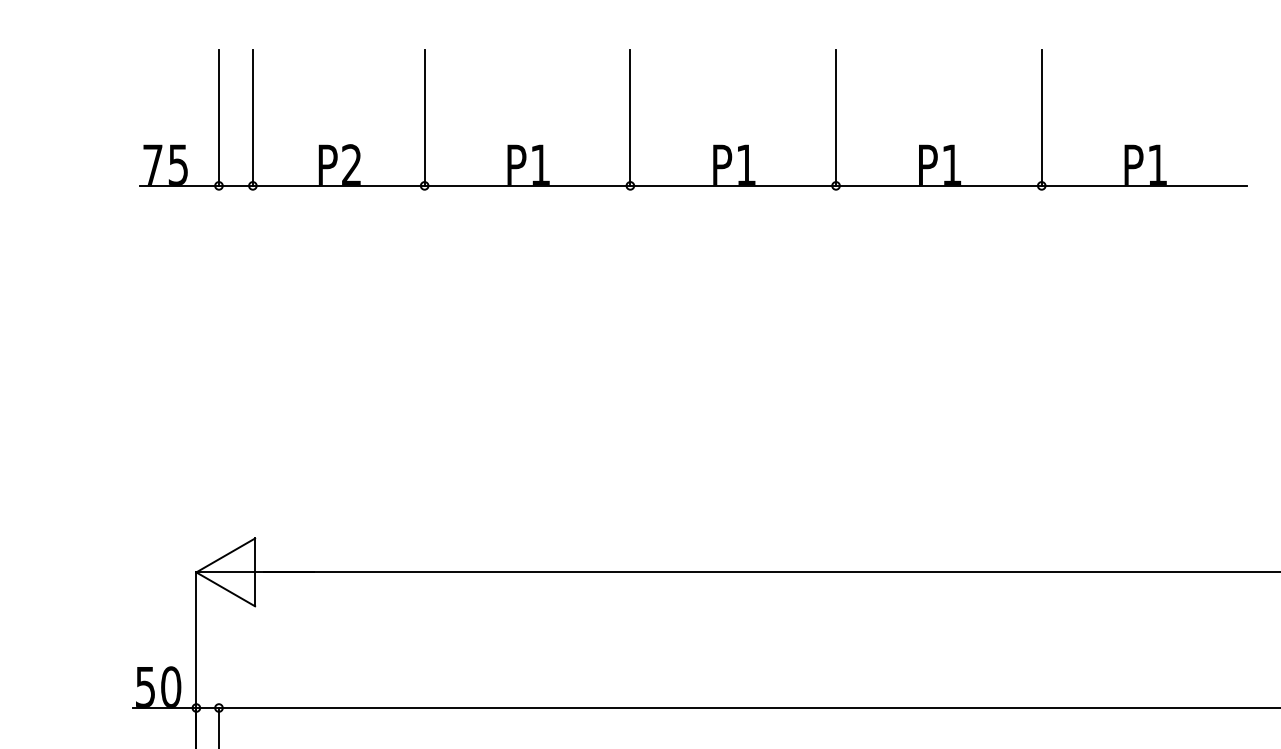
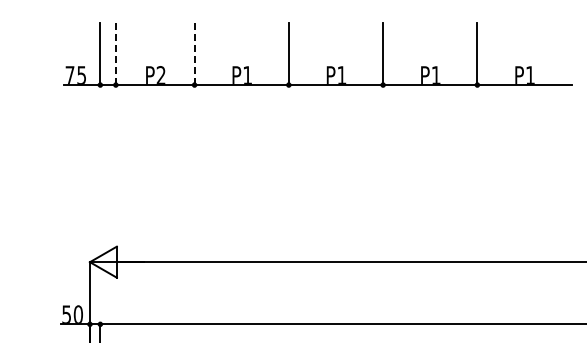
line: (252, 119) -> (115, 54), solid -> dashed
line: (424, 119) -> (194, 54), solid -> dashed

